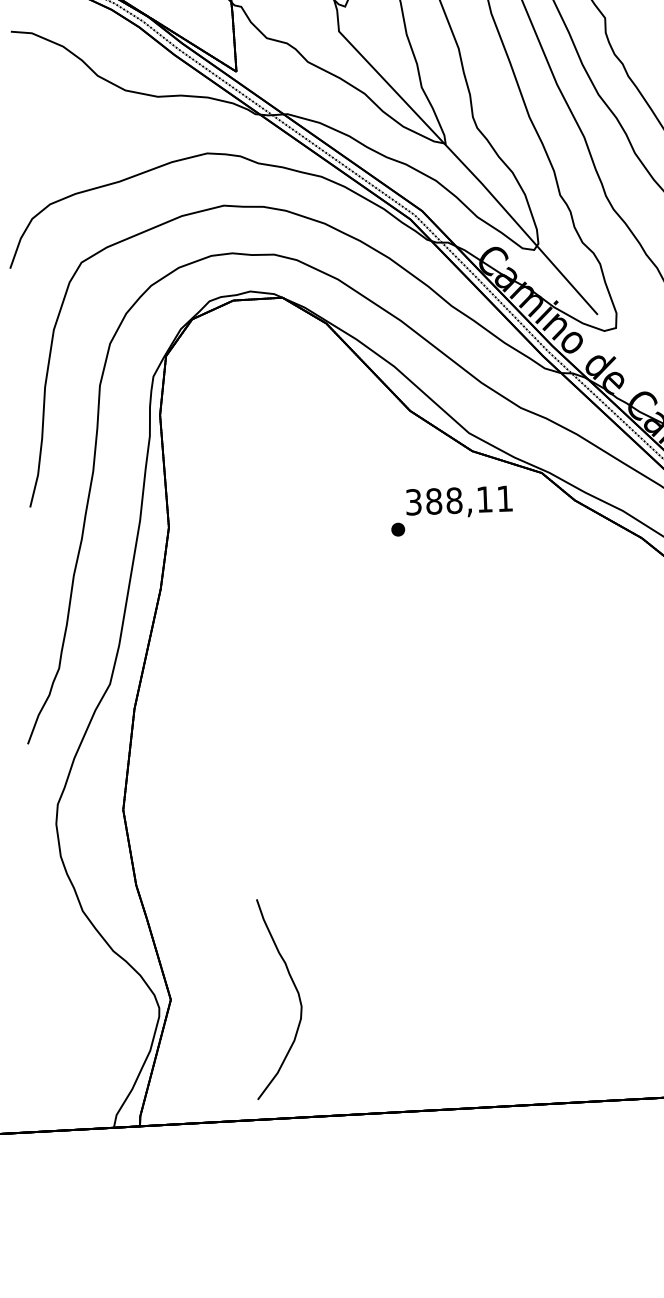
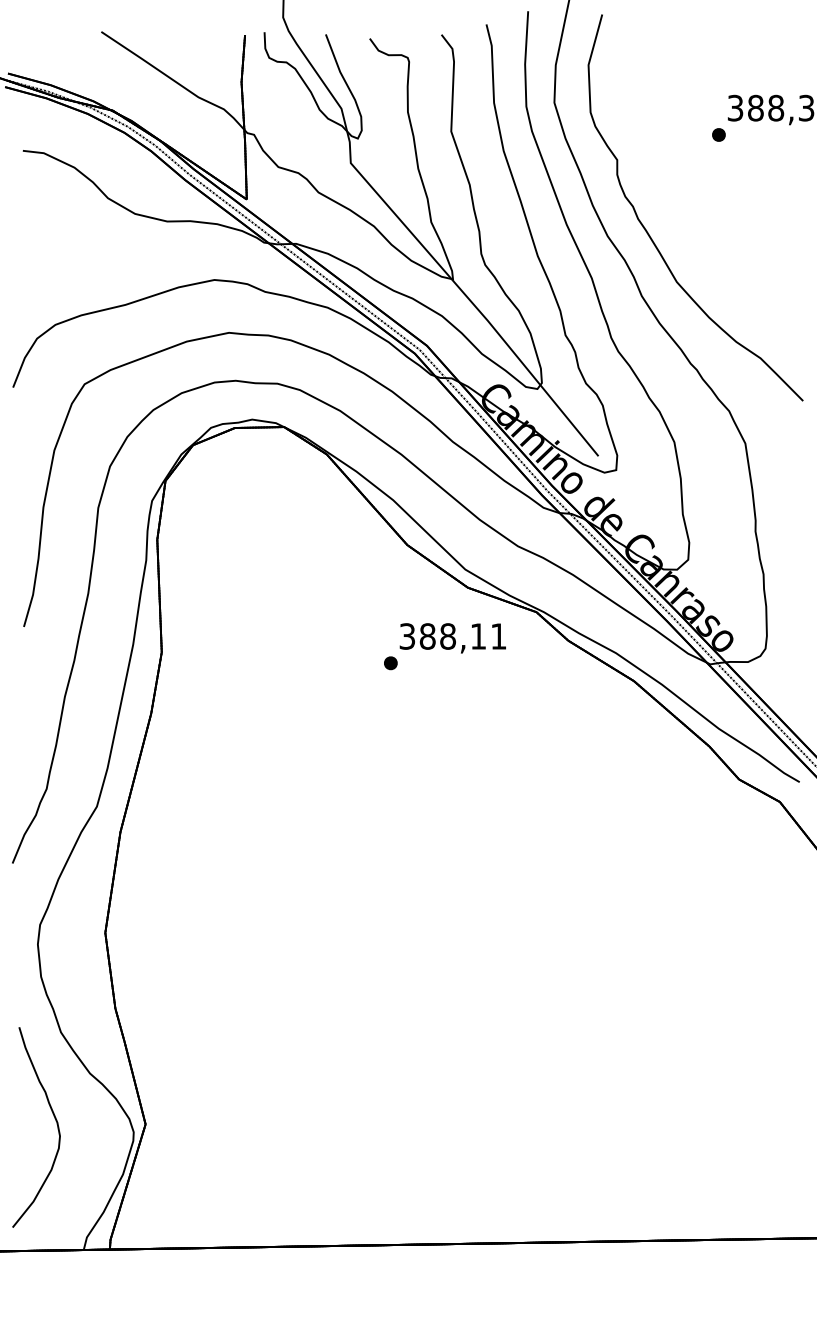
curve: (296, 992) -> (55, 1121), moved

